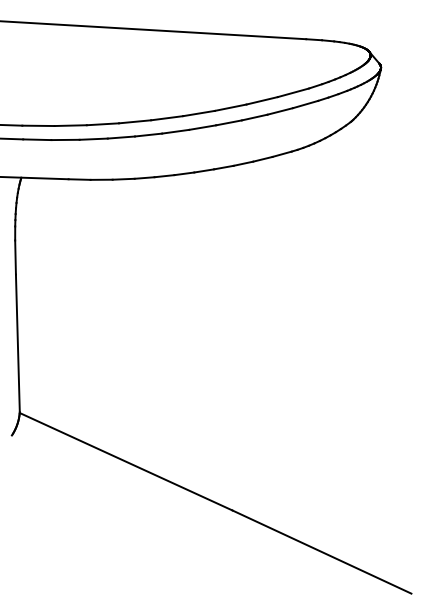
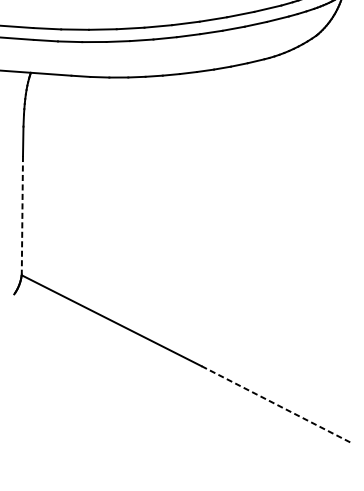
line: (17, 343) -> (22, 215), solid -> dashed
line: (321, 552) -> (276, 405), solid -> dashed

